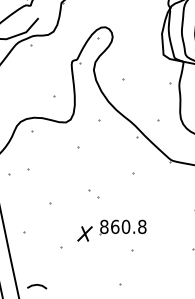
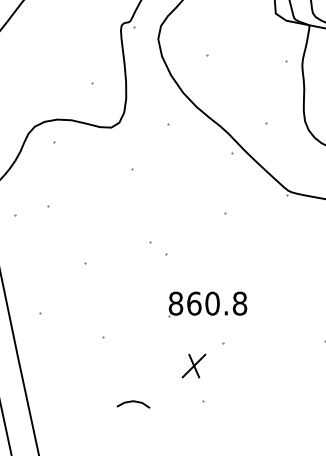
part: (84, 233) -> (193, 365), moved
line: (37, 285) -> (134, 402), moved

